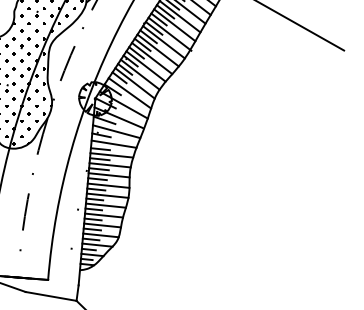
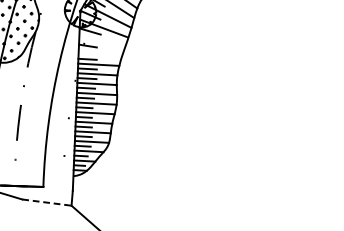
line: (116, 131) -> (102, 41), removed
line: (113, 143) -> (99, 53), removed
line: (51, 296) -> (47, 202), solid -> dashed

